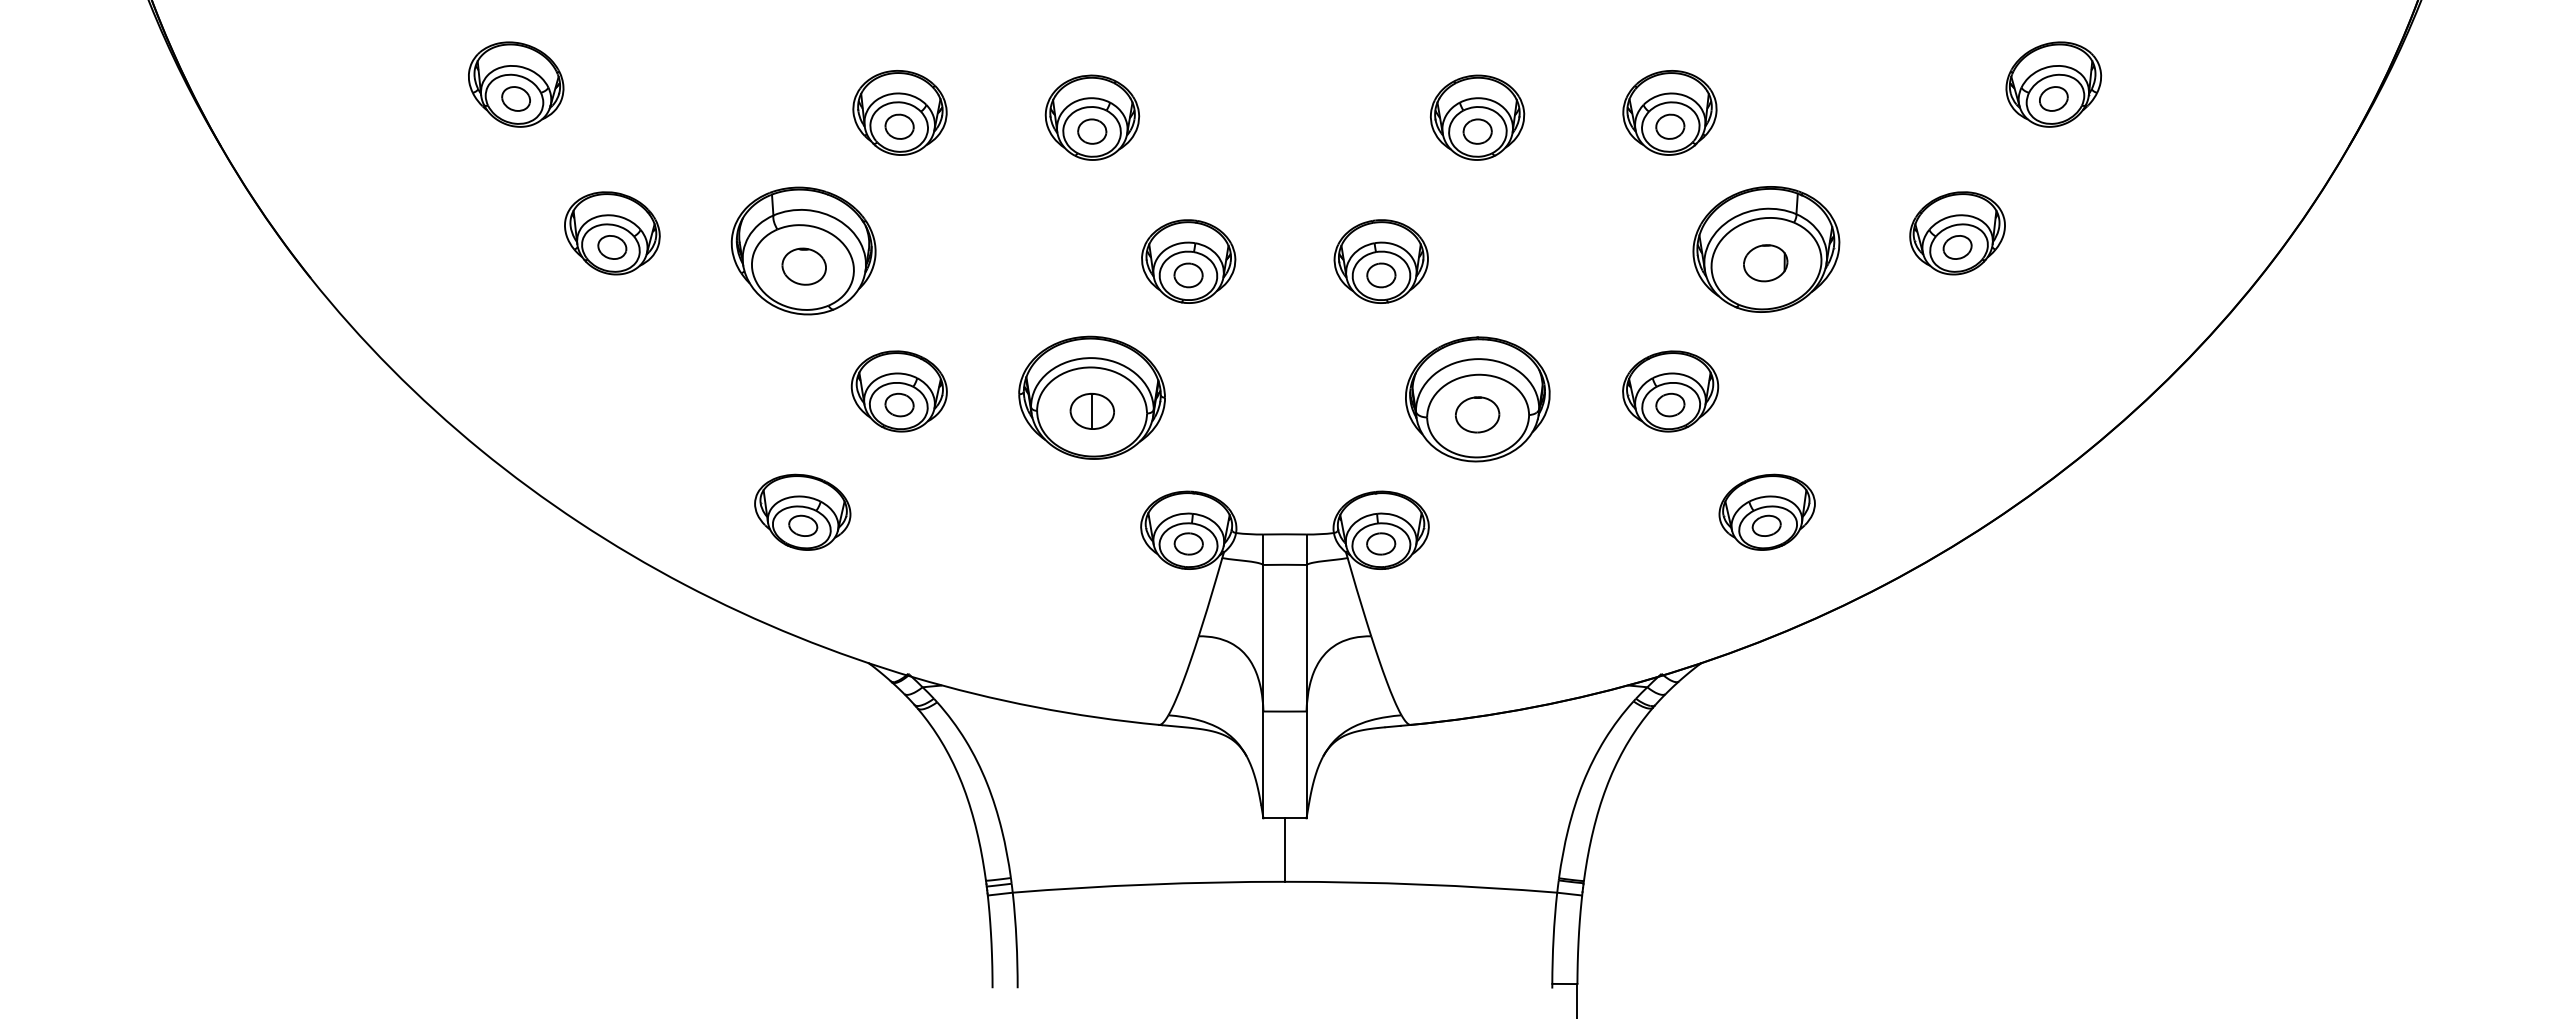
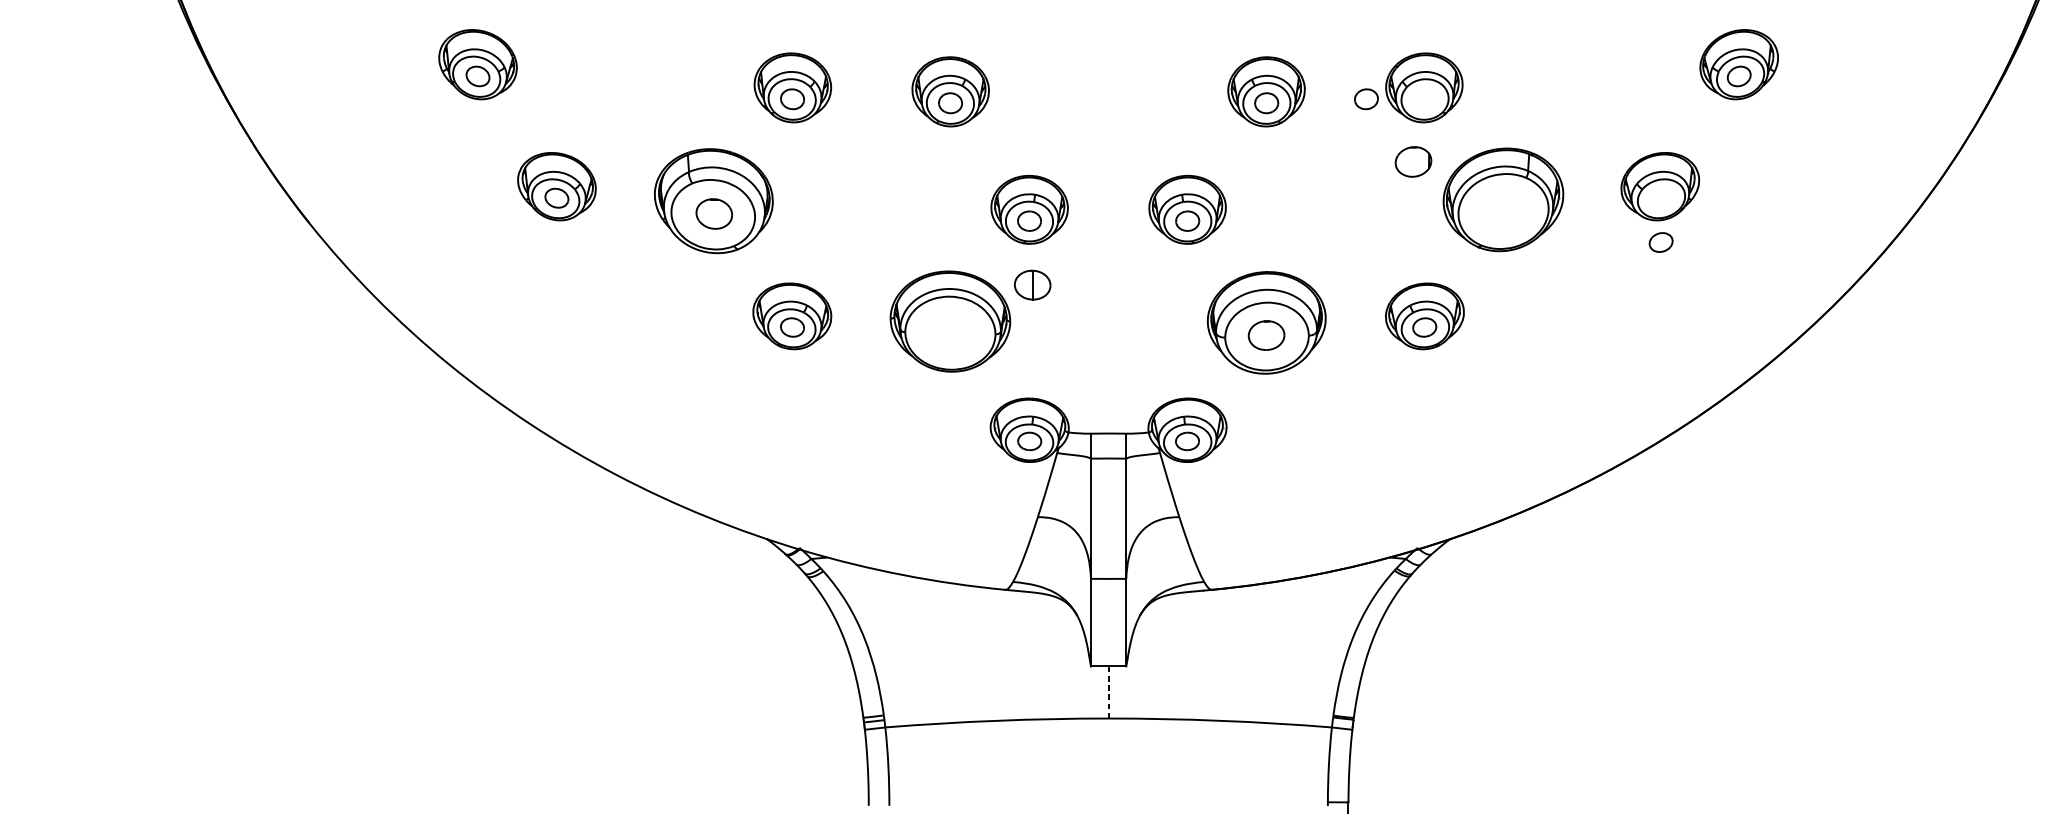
part: (1670, 126) -> (1366, 99), moved
part: (1957, 247) -> (1661, 242), moved
part: (1765, 263) -> (1413, 162), moved
part: (1091, 410) -> (1031, 284), moved
part: (802, 511) -> (712, 414), removed
part: (1766, 511) -> (1503, 414), removed
line: (1284, 850) -> (1108, 692), solid -> dashed

